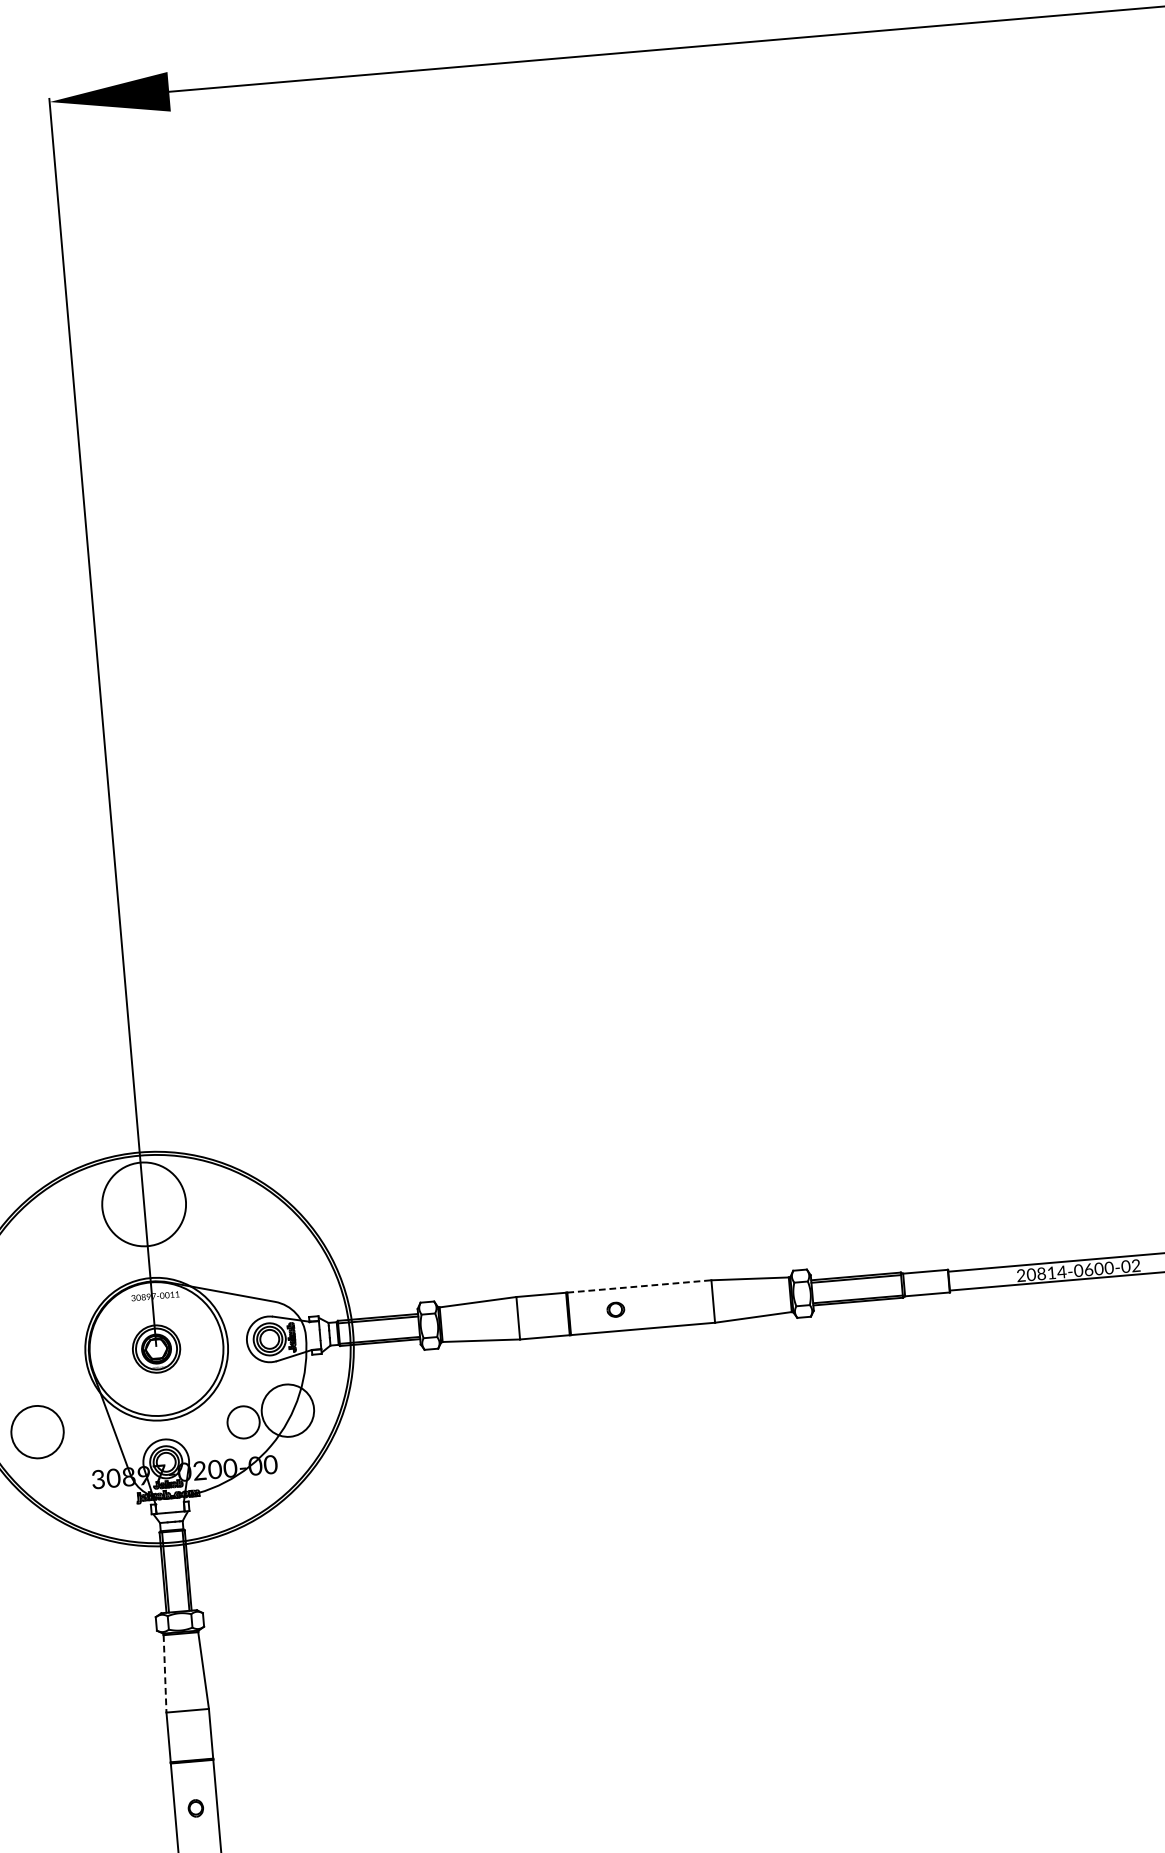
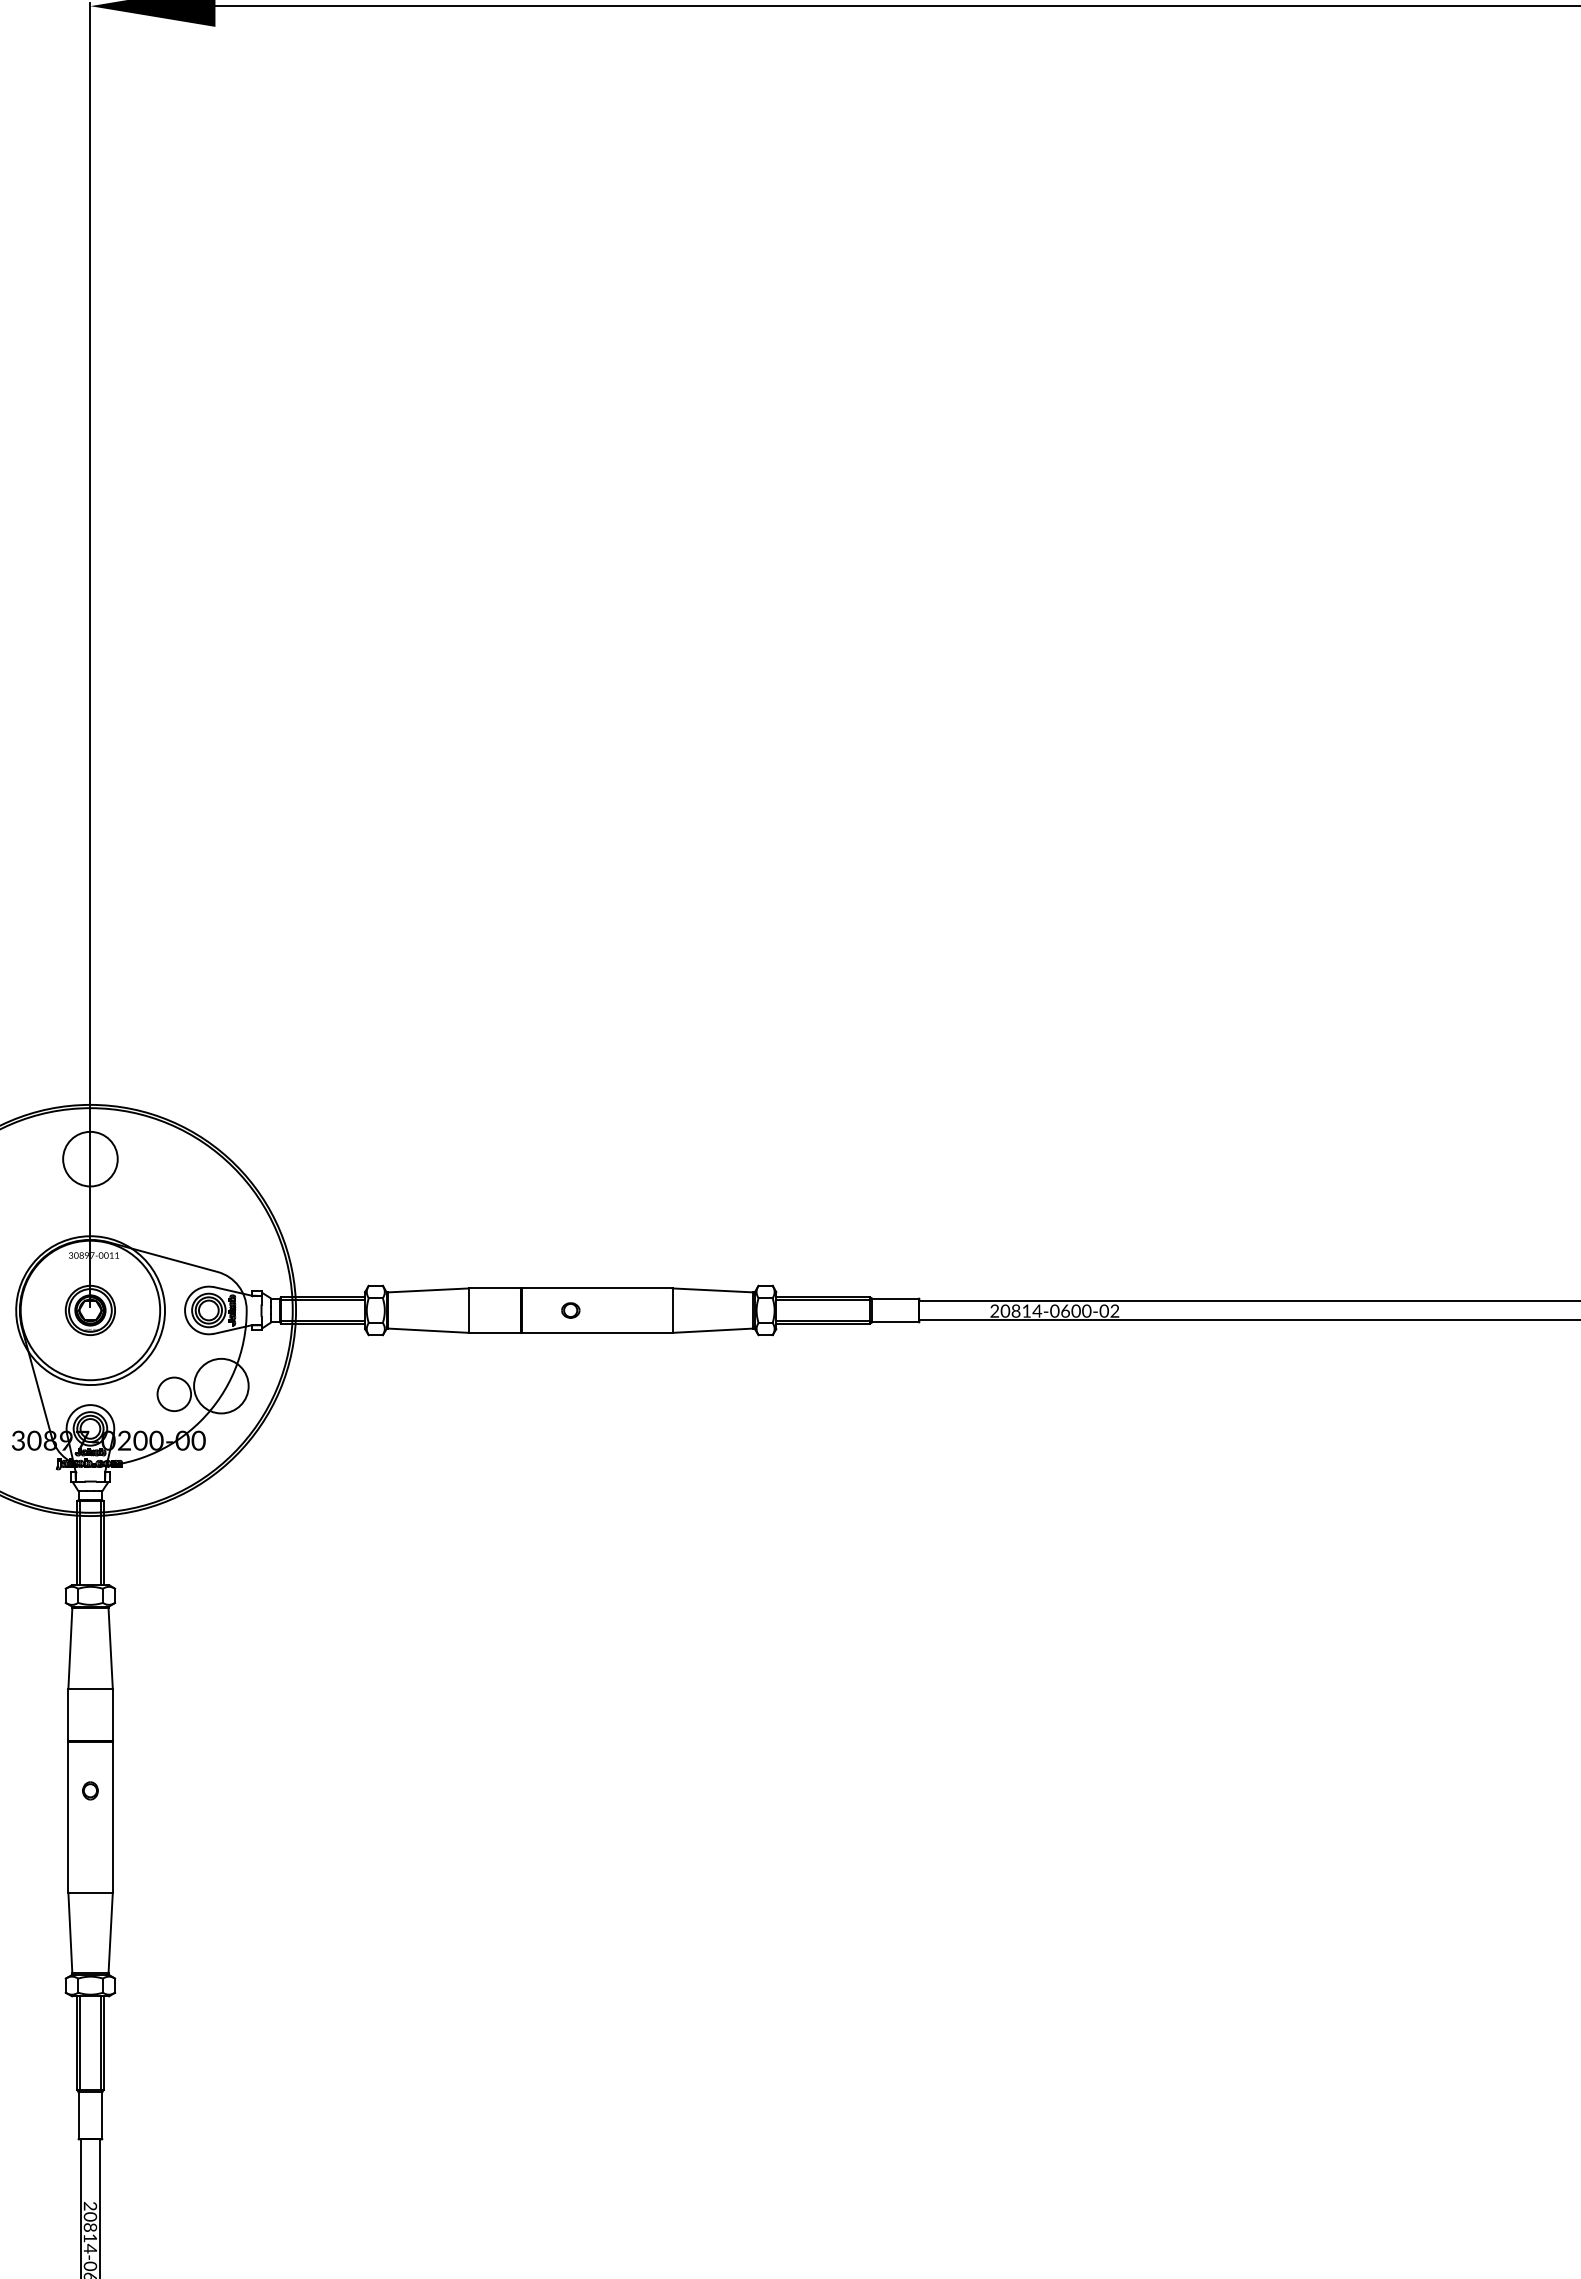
circle: (144, 1203) -> (90, 1158), size x0.62
line: (639, 1286) -> (597, 1288), dashed -> solid
line: (165, 1673) -> (70, 1648), dashed -> solid

